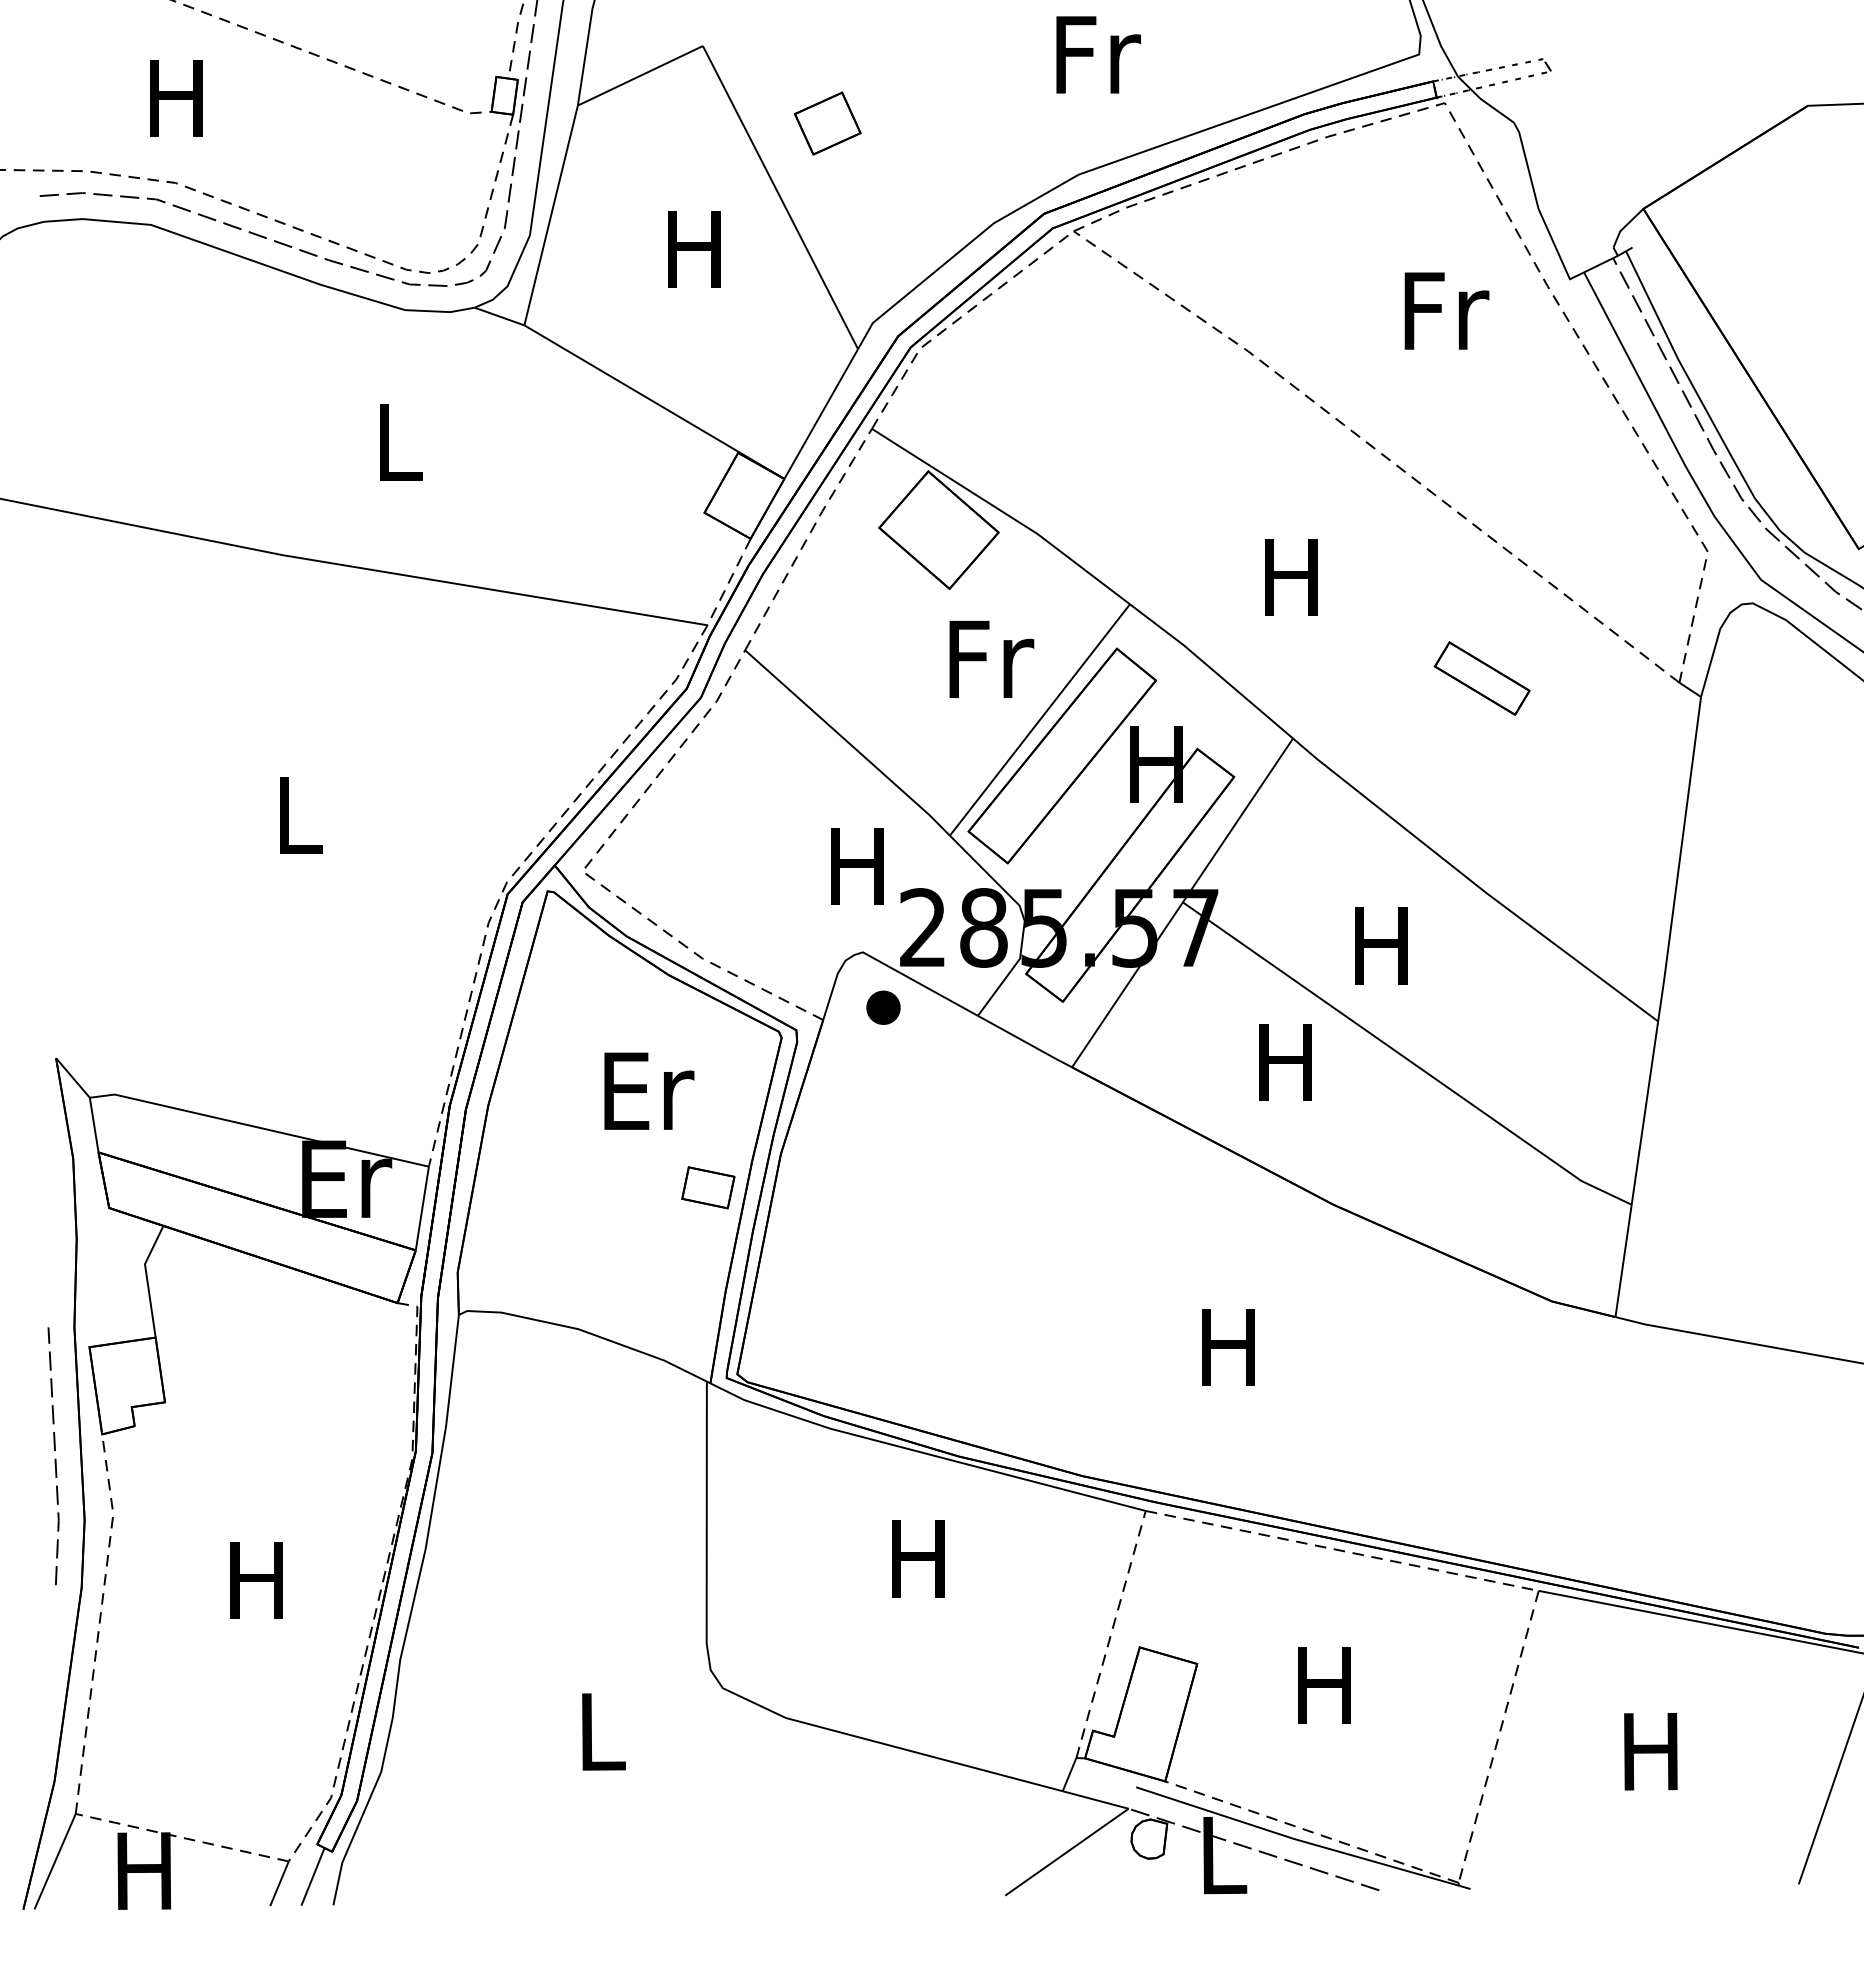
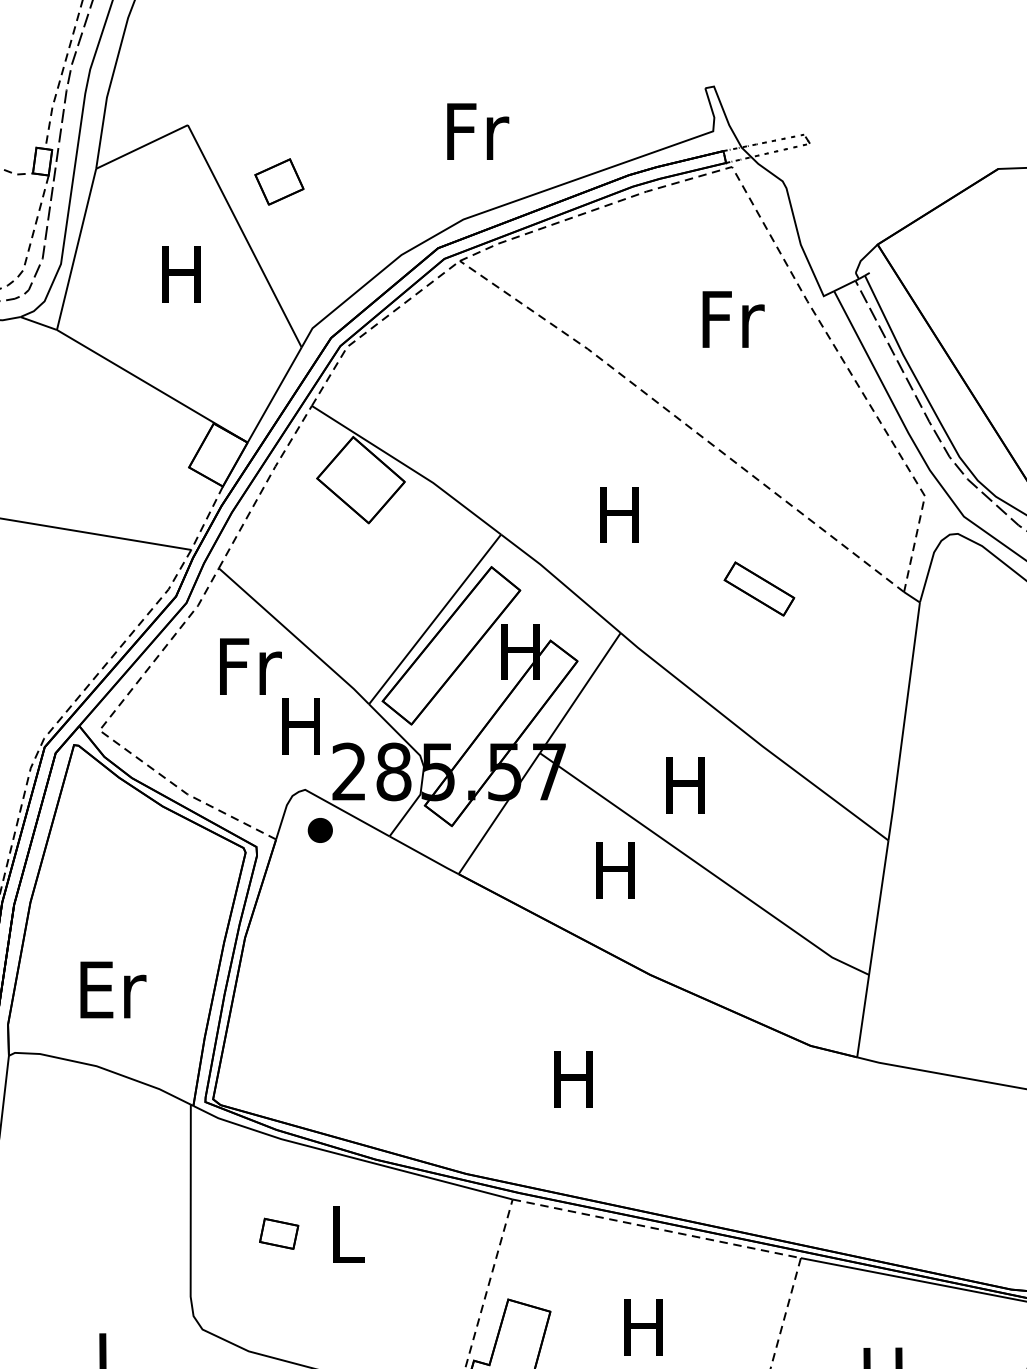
text: (991, 658) -> (250, 665), moved
text: (649, 1090) -> (113, 989), moved
part: (708, 1187) -> (279, 1233), moved
text: (918, 1558) -> (346, 1234), H -> L

